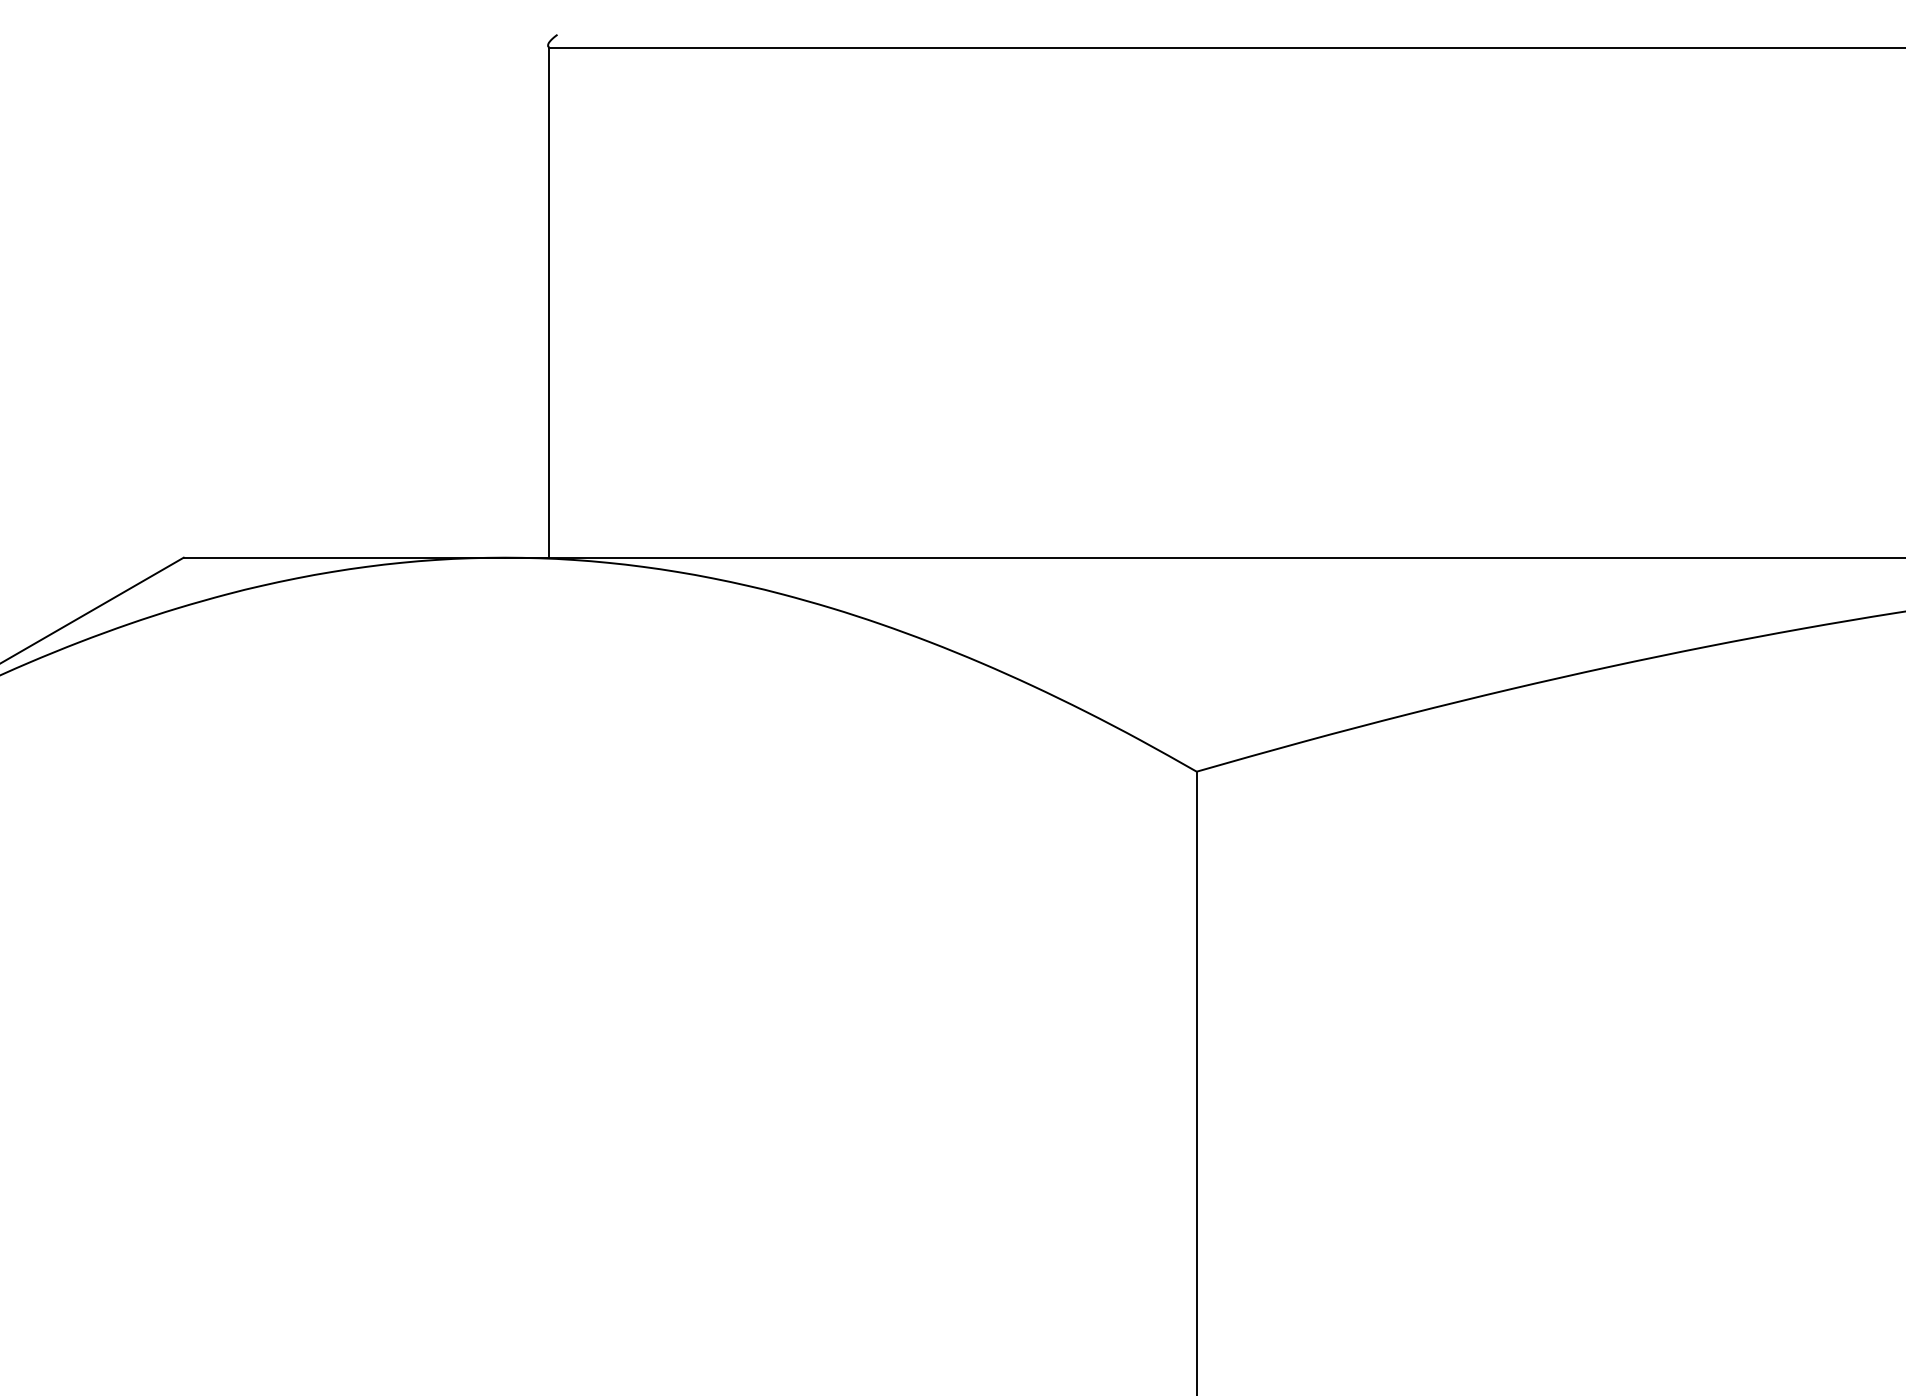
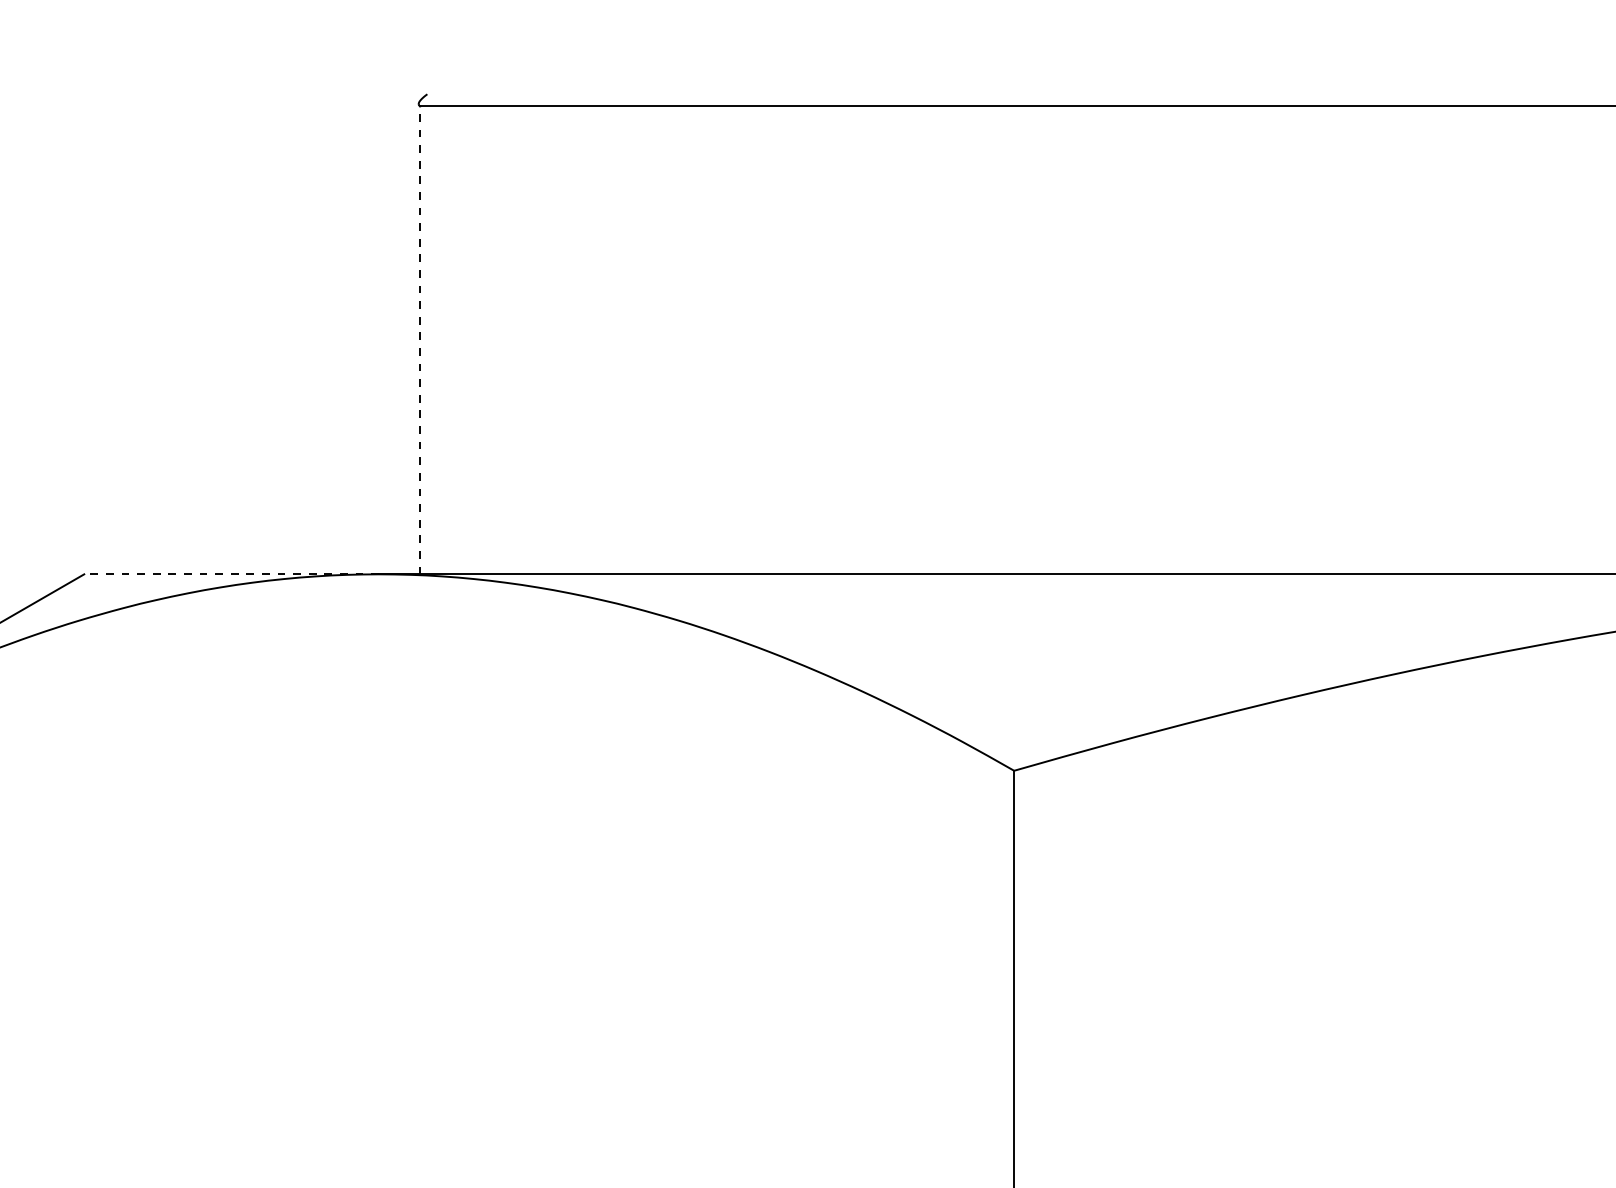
line: (549, 302) -> (420, 340), solid -> dashed
line: (344, 557) -> (231, 574), solid -> dashed

